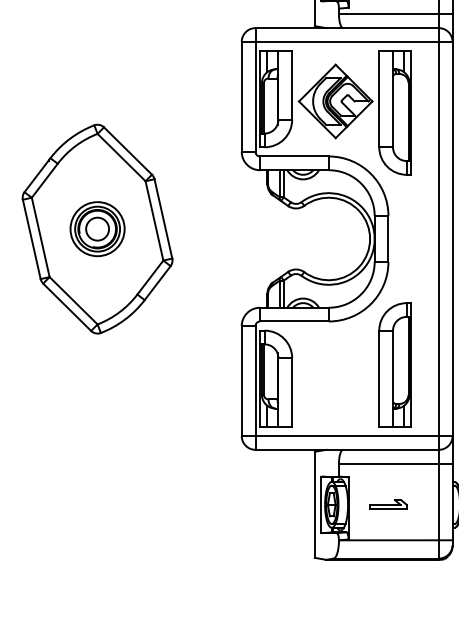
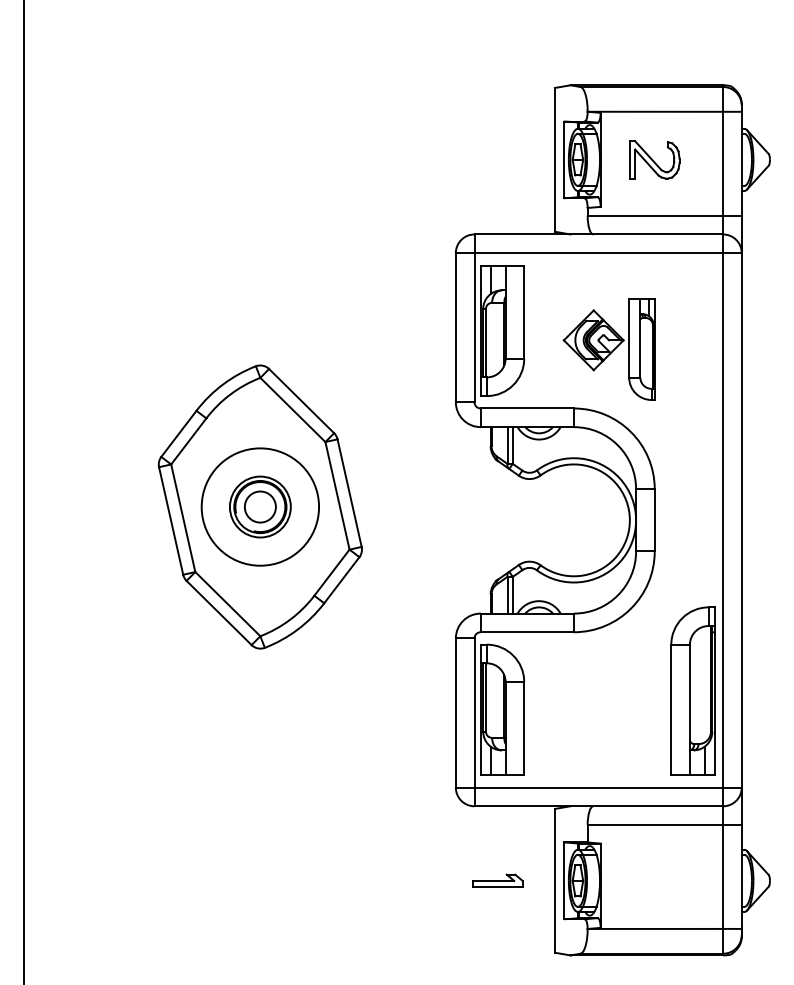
part: (355, 112) -> (609, 349), size x0.6
circle: (97, 228) -> (260, 506), size x1.6
part: (394, 364) -> (692, 690), moved
part: (388, 504) -> (497, 880), moved

